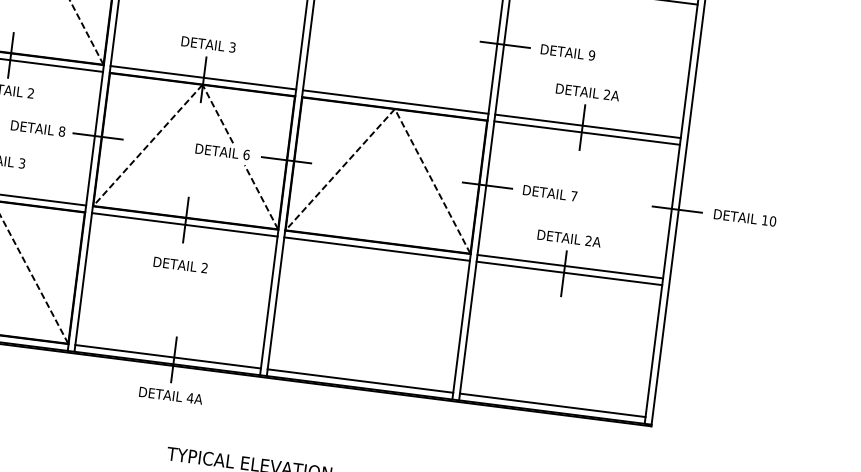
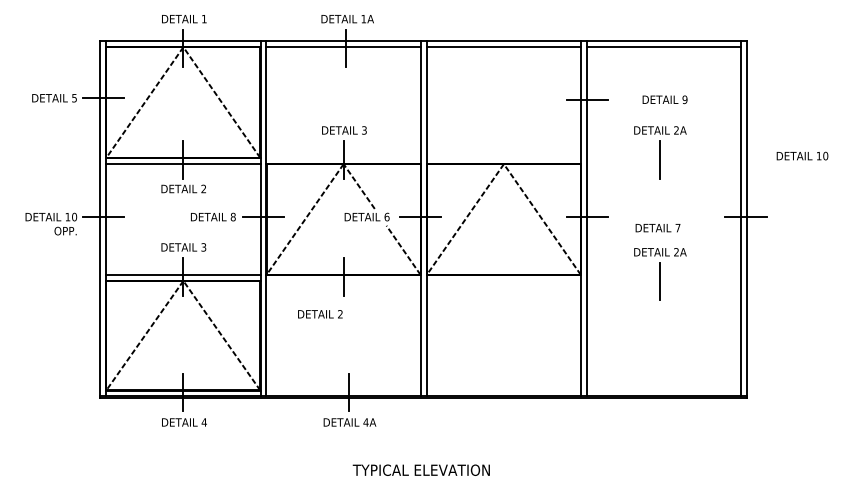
text: (567, 52) -> (664, 99), moved
line: (203, 78) -> (343, 158), removed
line: (395, 102) -> (503, 158), removed
line: (587, 126) -> (663, 158), removed
line: (586, 132) -> (663, 163), removed
text: (549, 193) -> (657, 228), moved
text: (745, 217) -> (802, 155), moved
line: (184, 224) -> (343, 280), removed
line: (376, 248) -> (503, 280), removed
text: (180, 265) -> (320, 314), moved
line: (569, 266) -> (663, 275), removed
line: (568, 272) -> (663, 280), removed
line: (168, 356) -> (343, 390), removed
line: (360, 380) -> (503, 390), removed
line: (552, 404) -> (663, 390), removed

